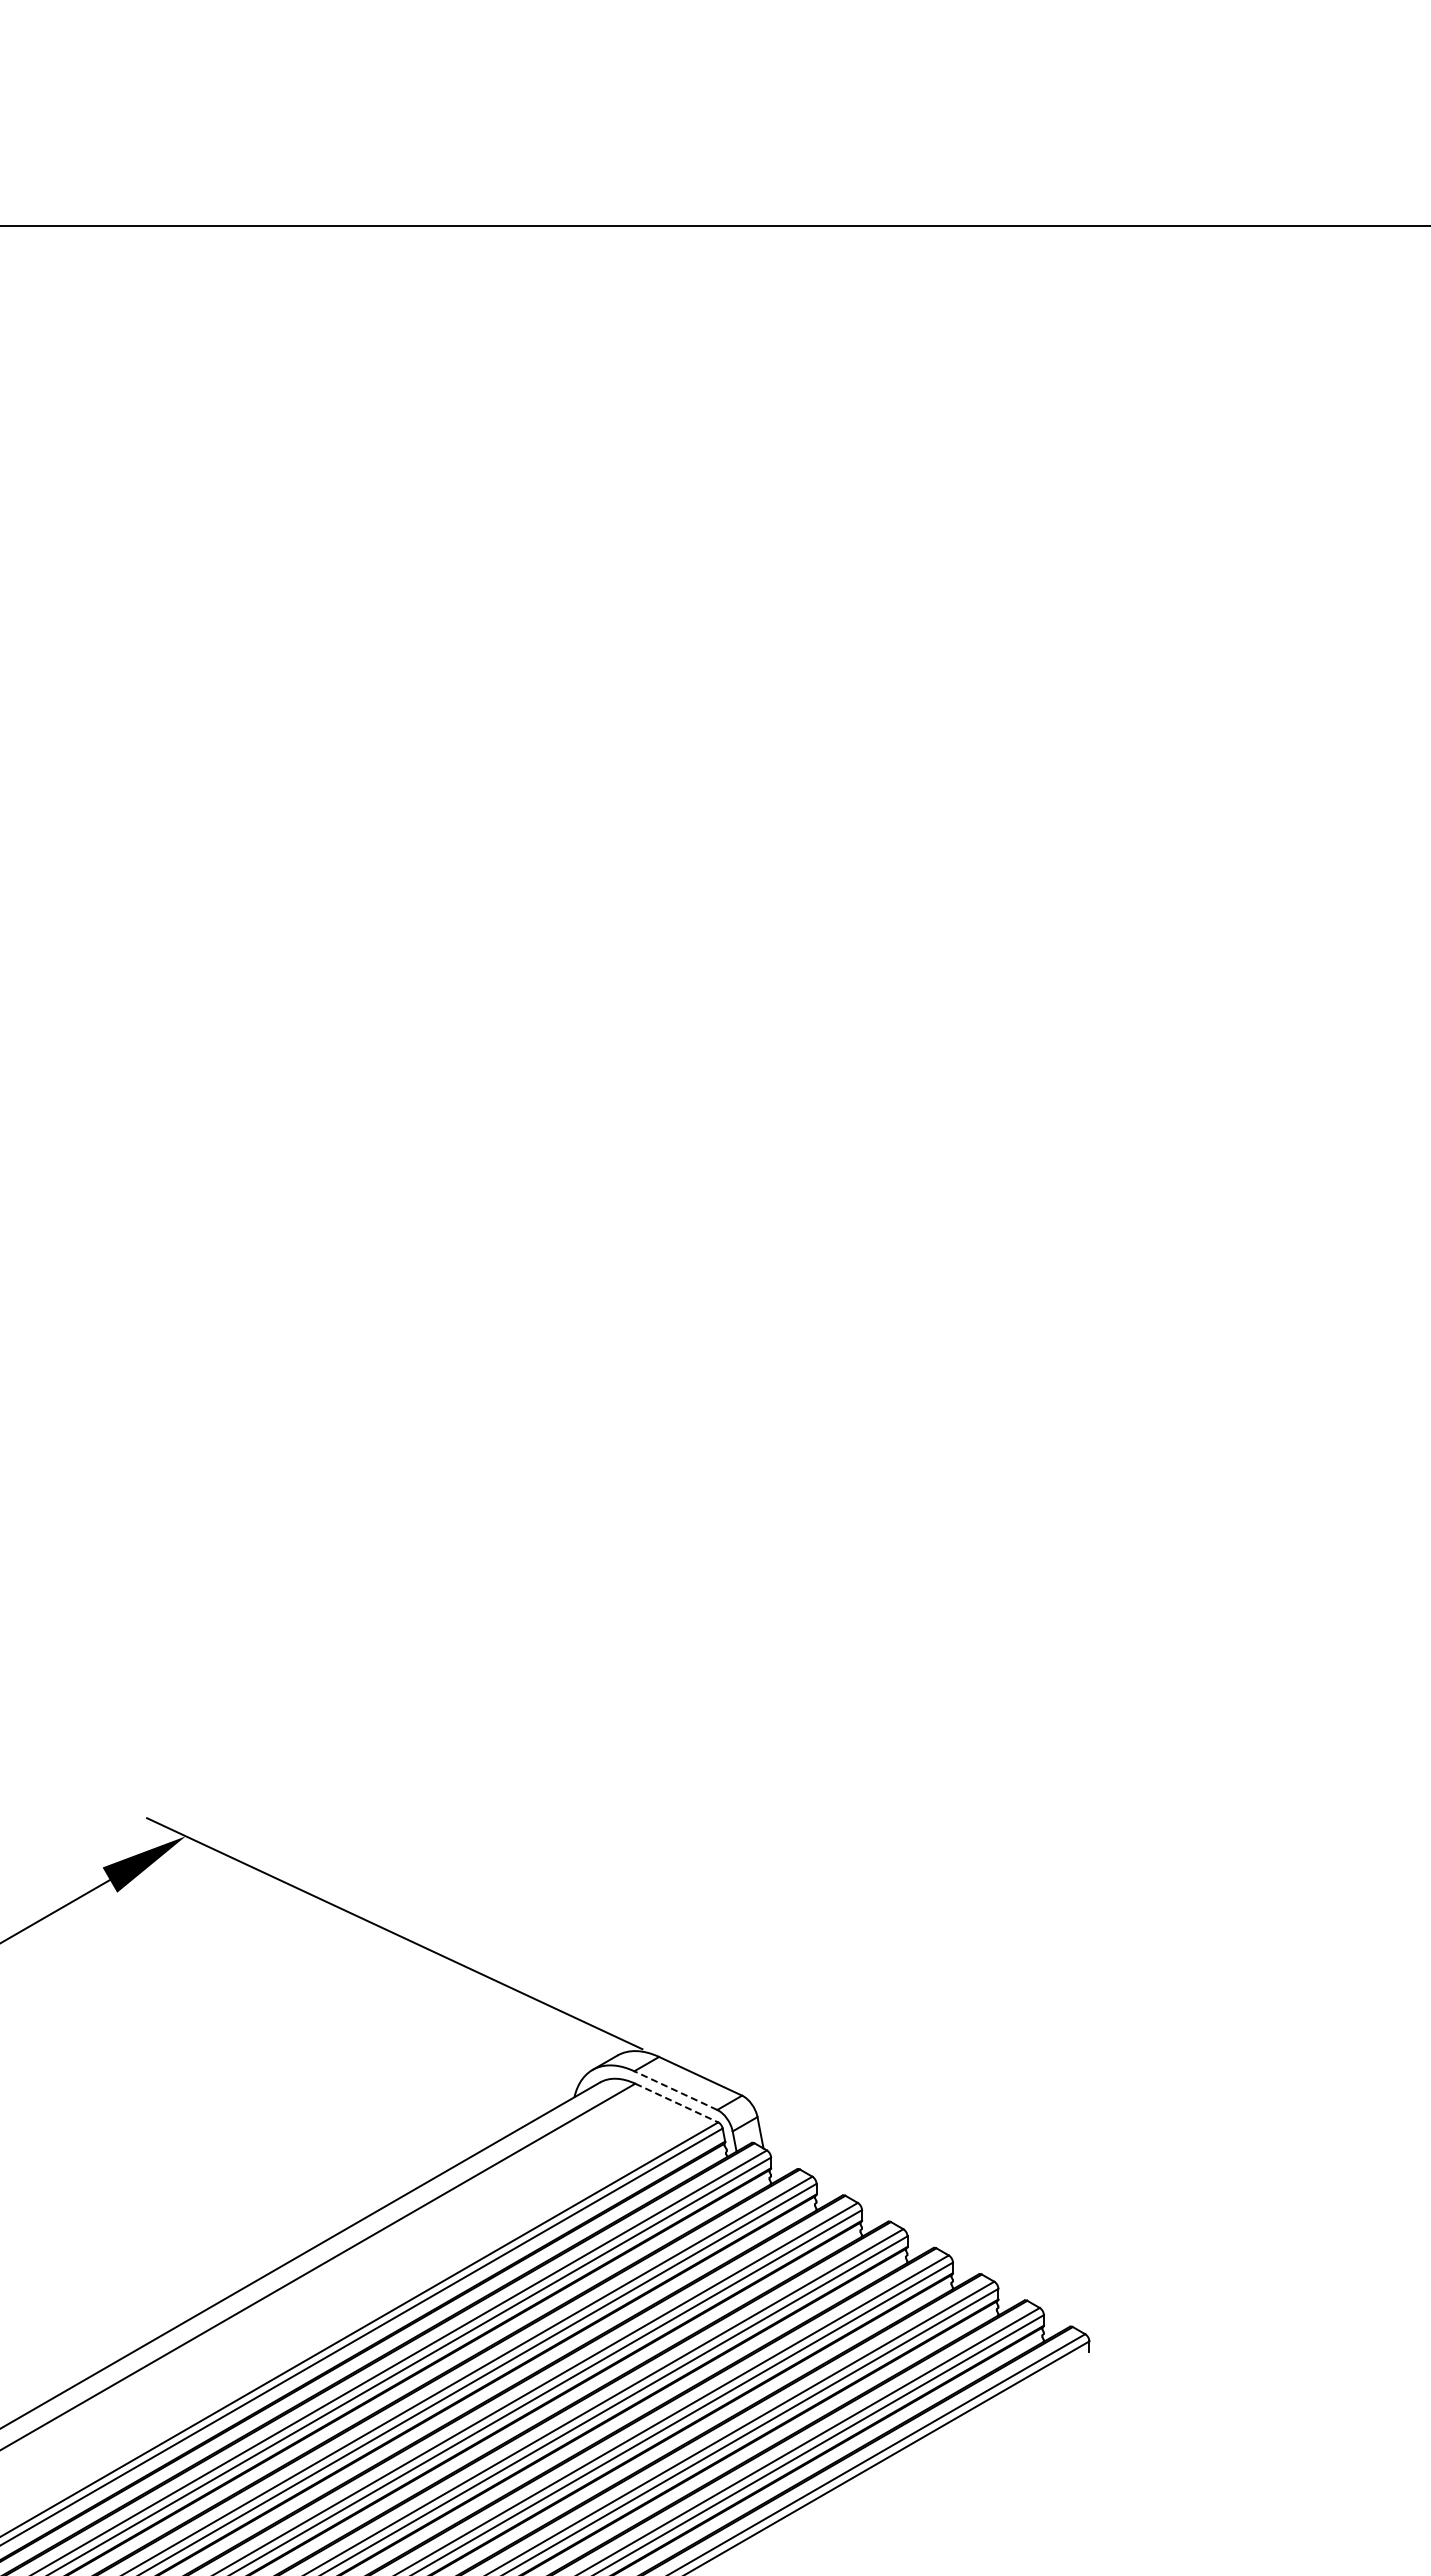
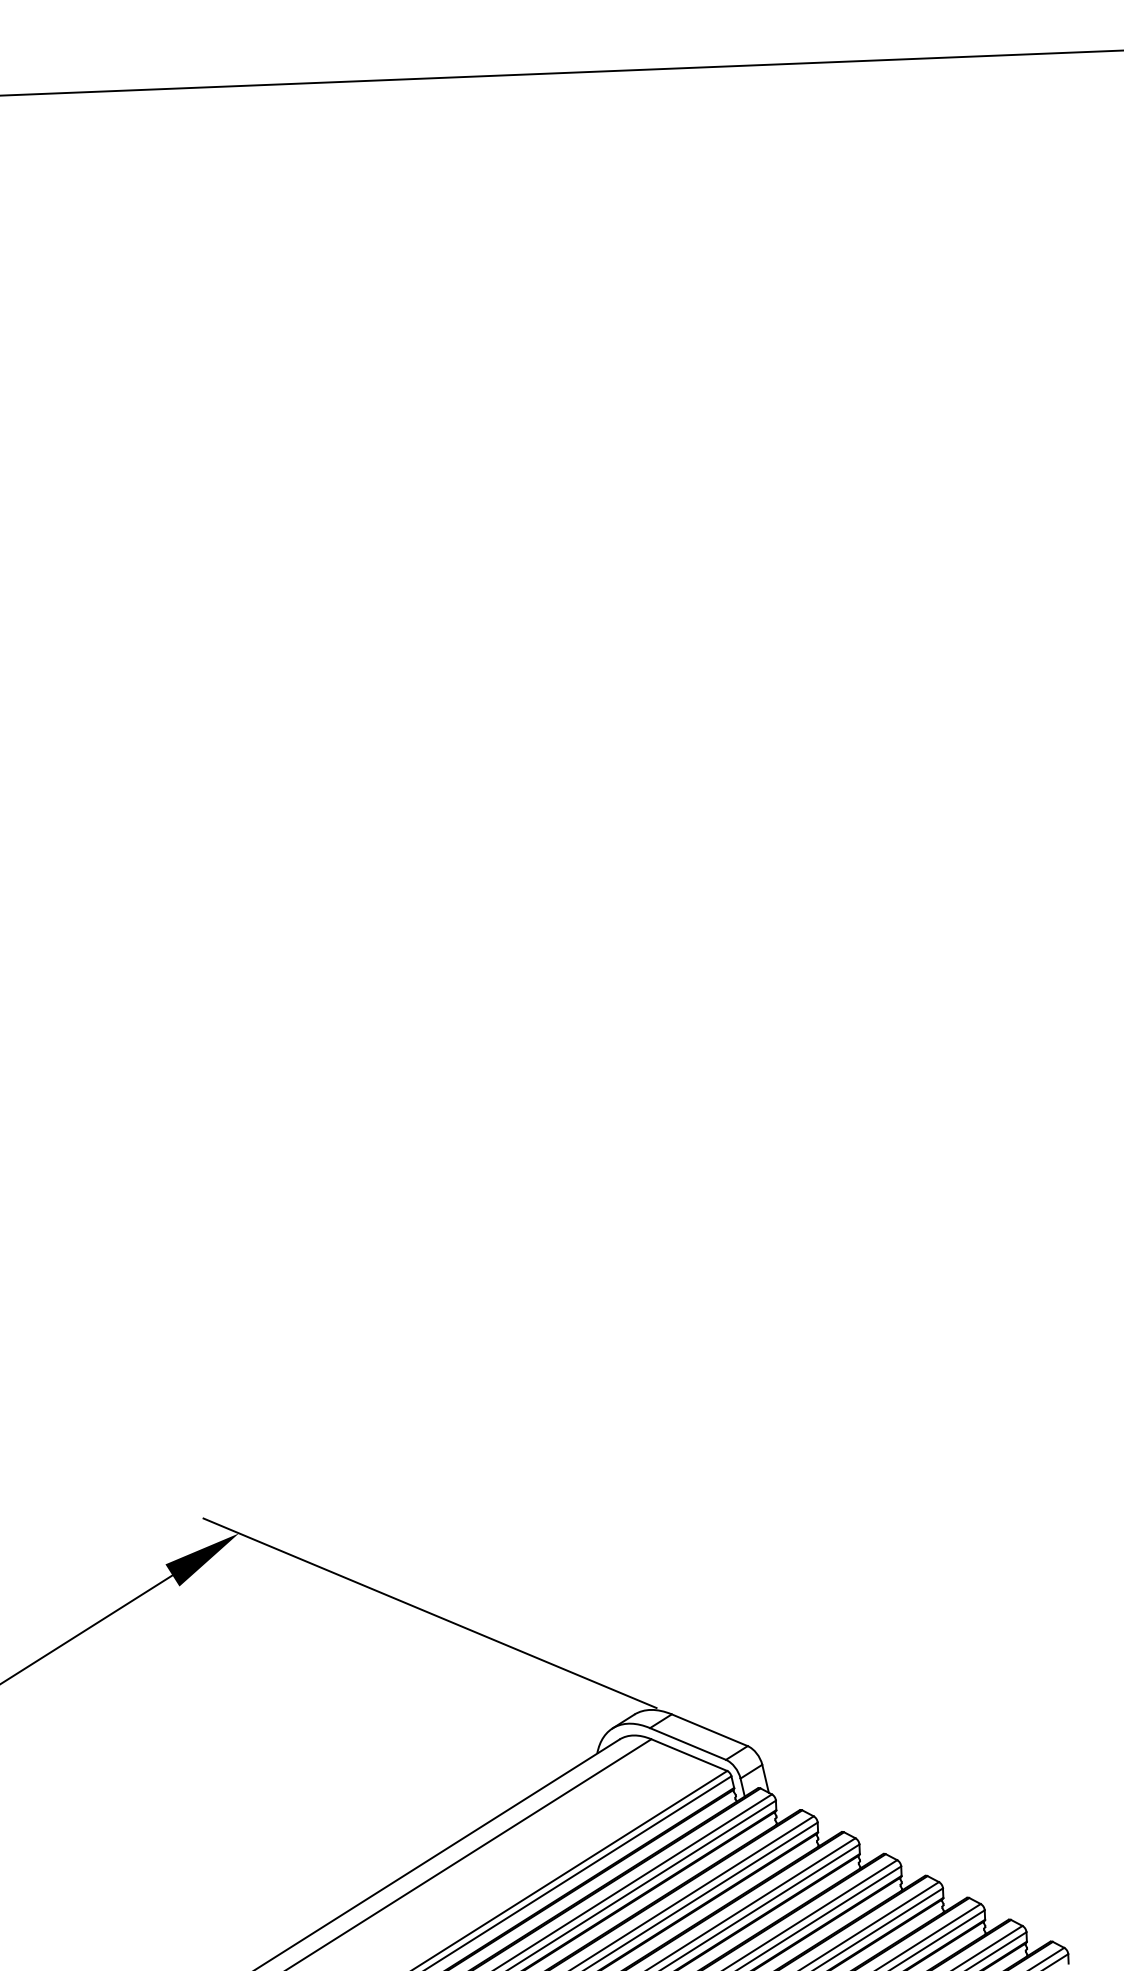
line: (675, 2090) -> (687, 1743), dashed -> solid
line: (676, 2103) -> (689, 1755), dashed -> solid

